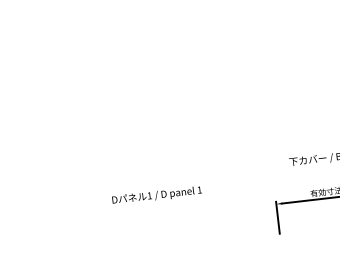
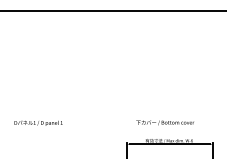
text: (156, 194) -> (38, 122), moved

